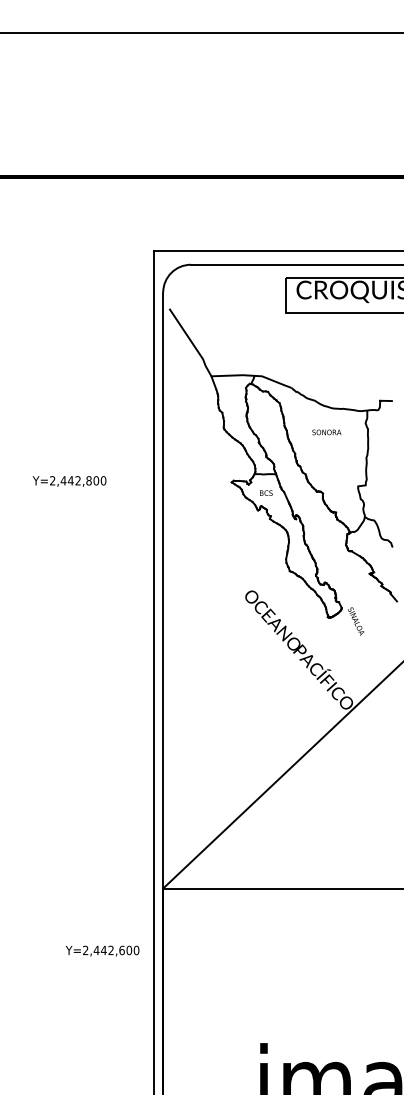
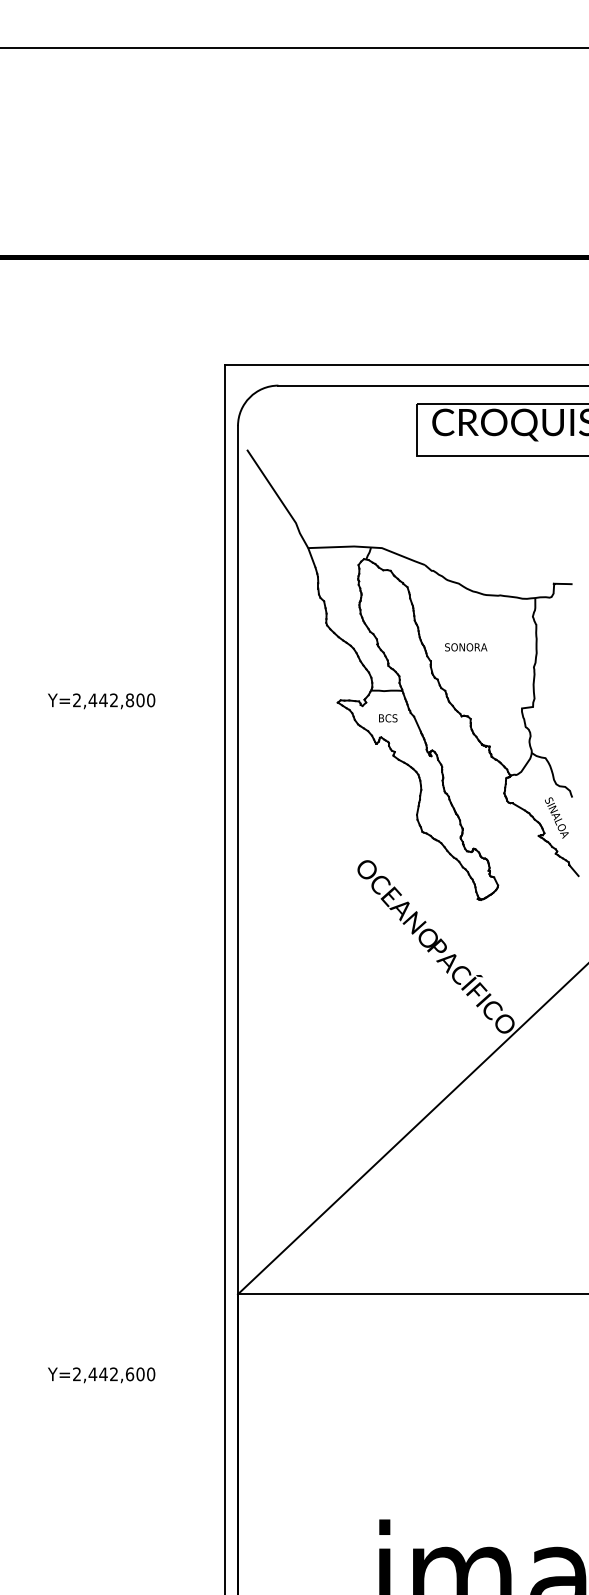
text: (326, 432) -> (465, 647), moved
text: (356, 621) -> (557, 817), moved
text: (102, 950) -> (101, 1374), moved

